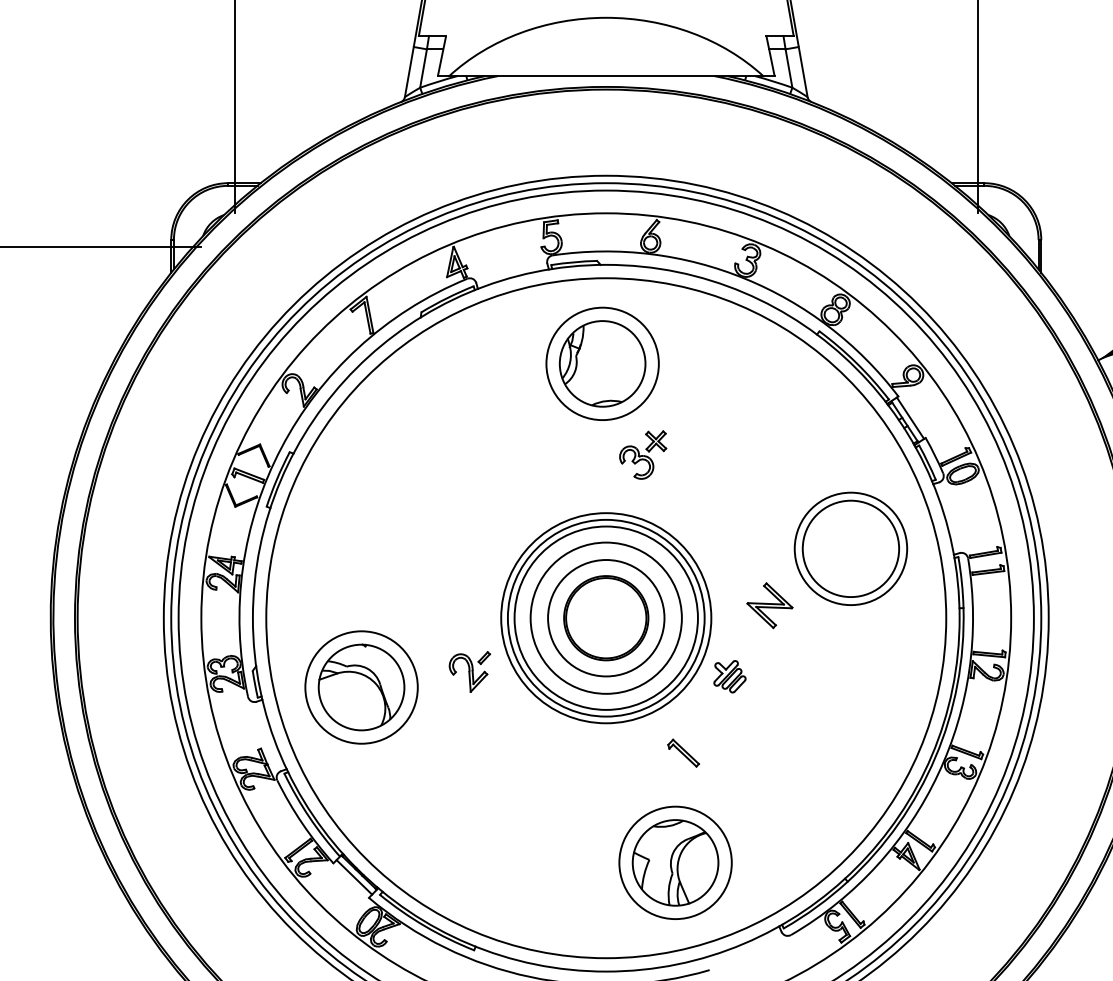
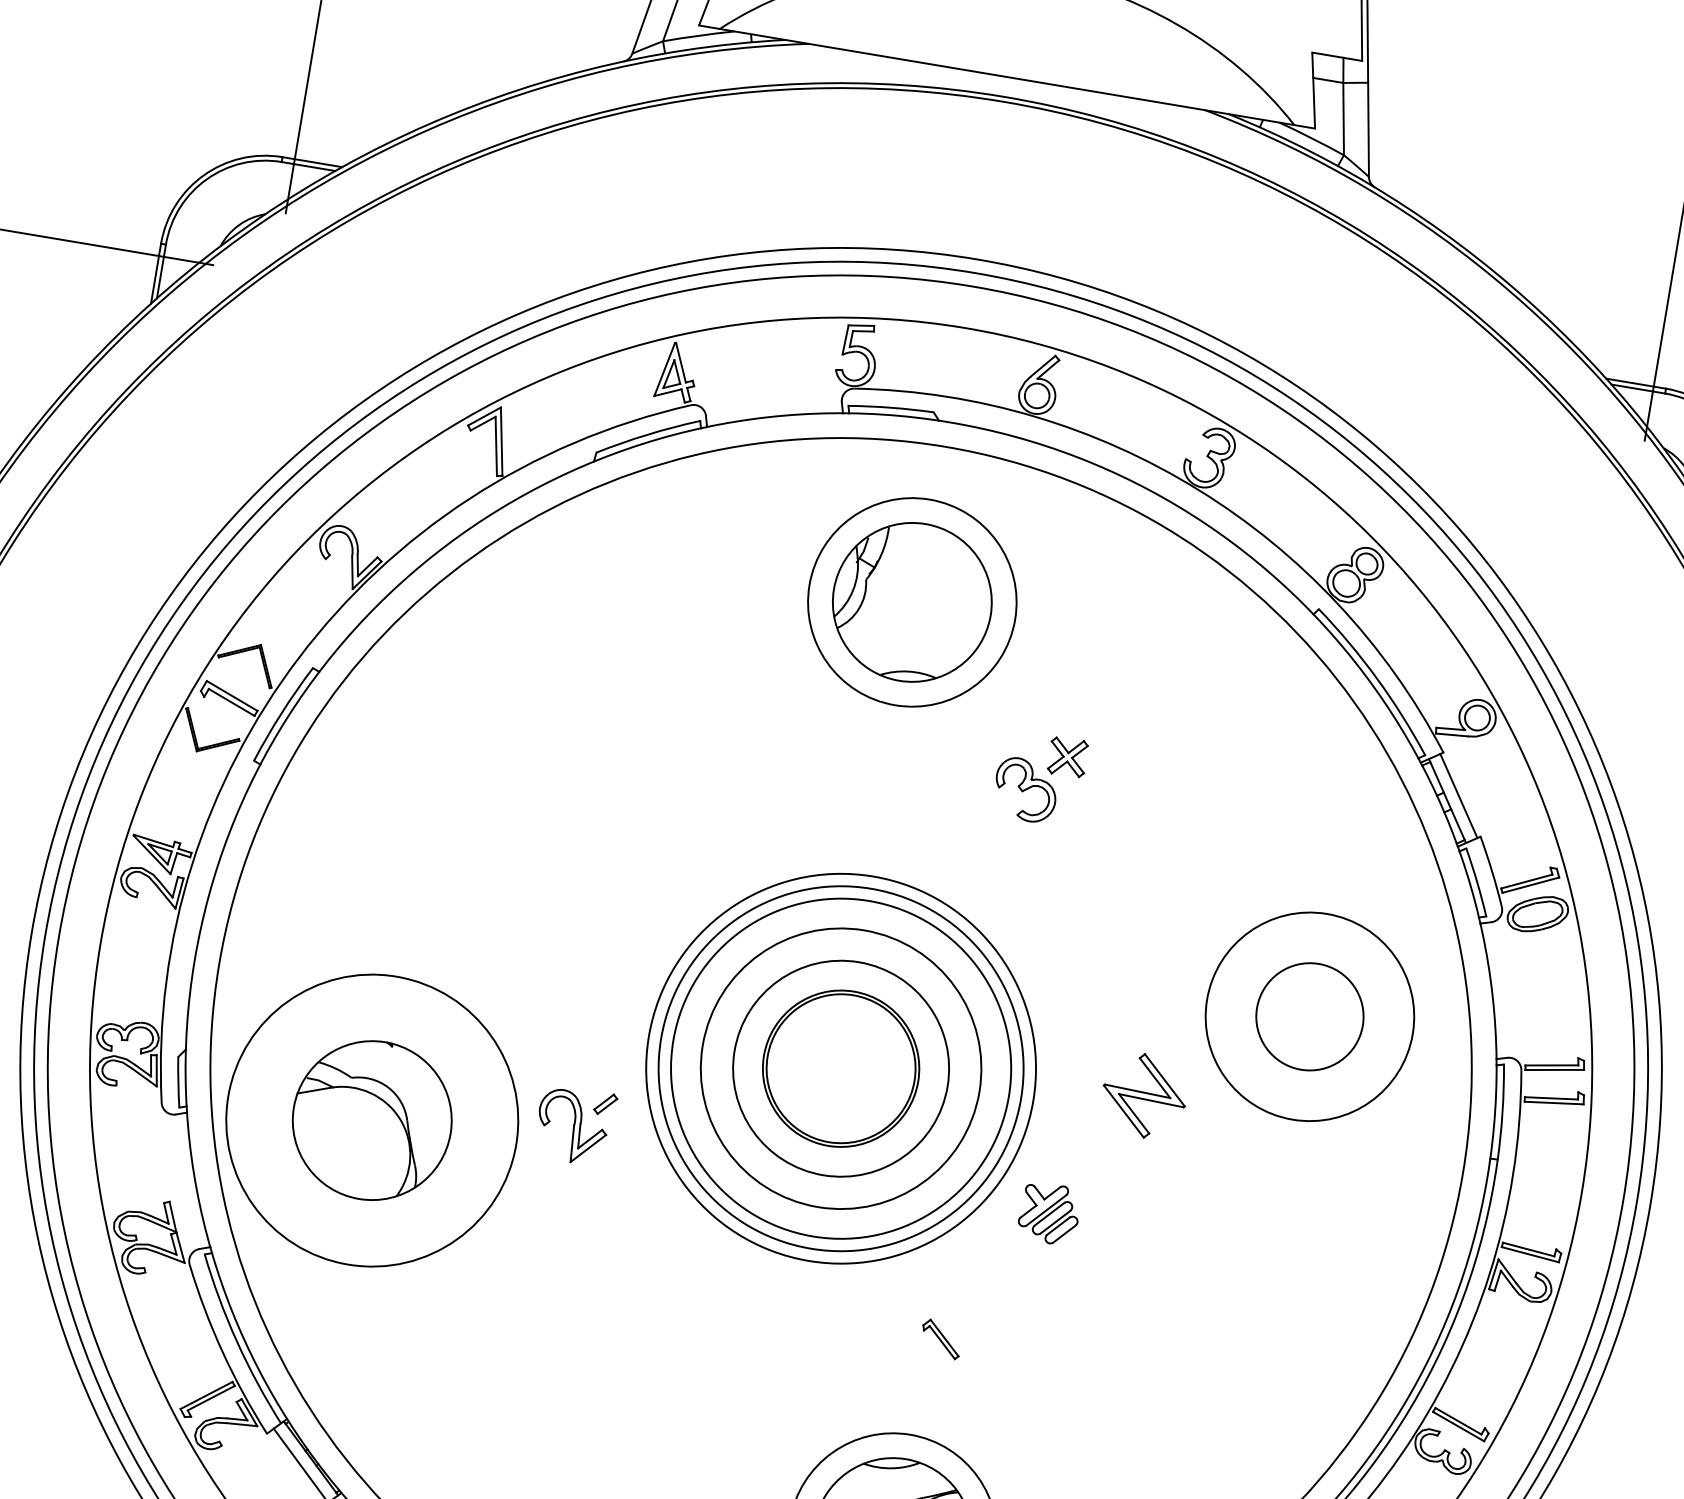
part: (643, 454) -> (1040, 777), moved
circle: (850, 548) -> (1309, 1015), size x0.6
circle: (361, 687) -> (372, 1120), size x1.4
part: (683, 752) -> (941, 1338), size x0.7

